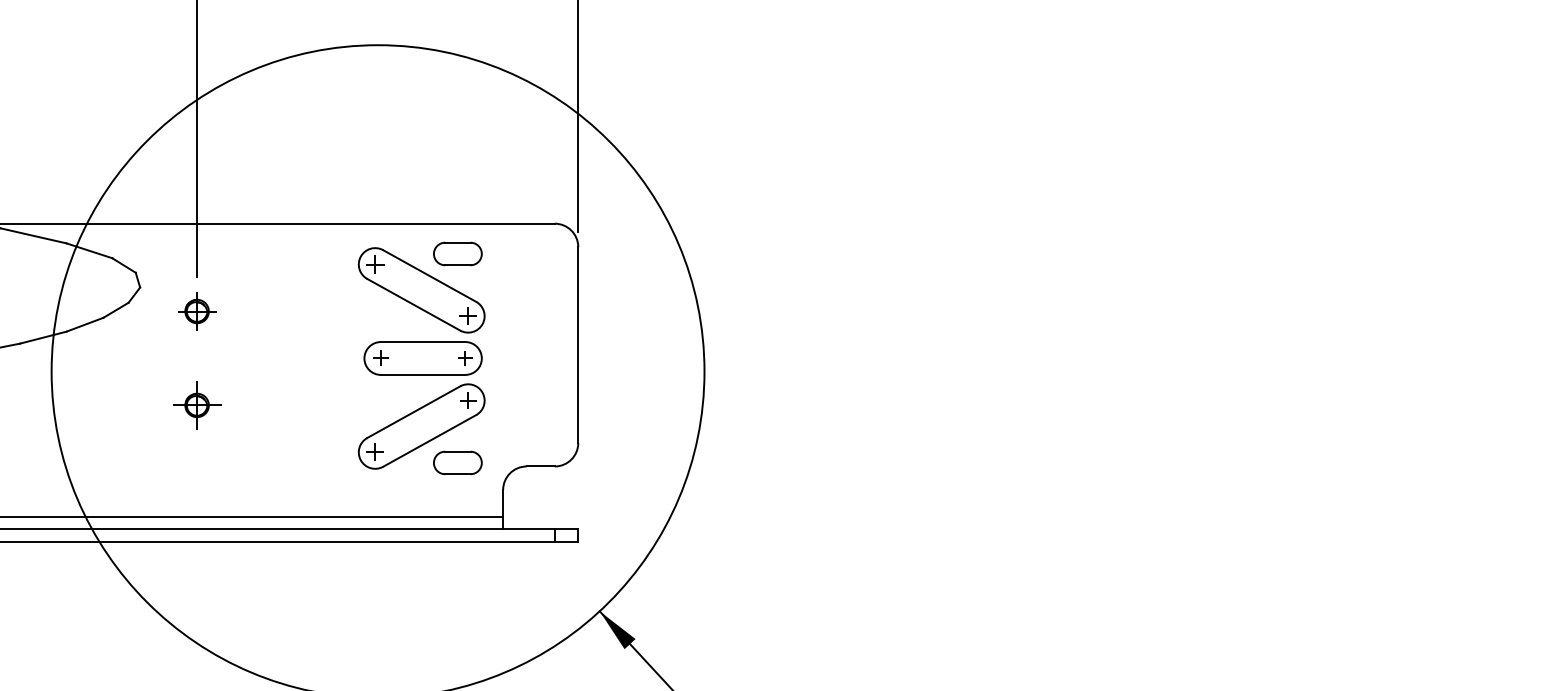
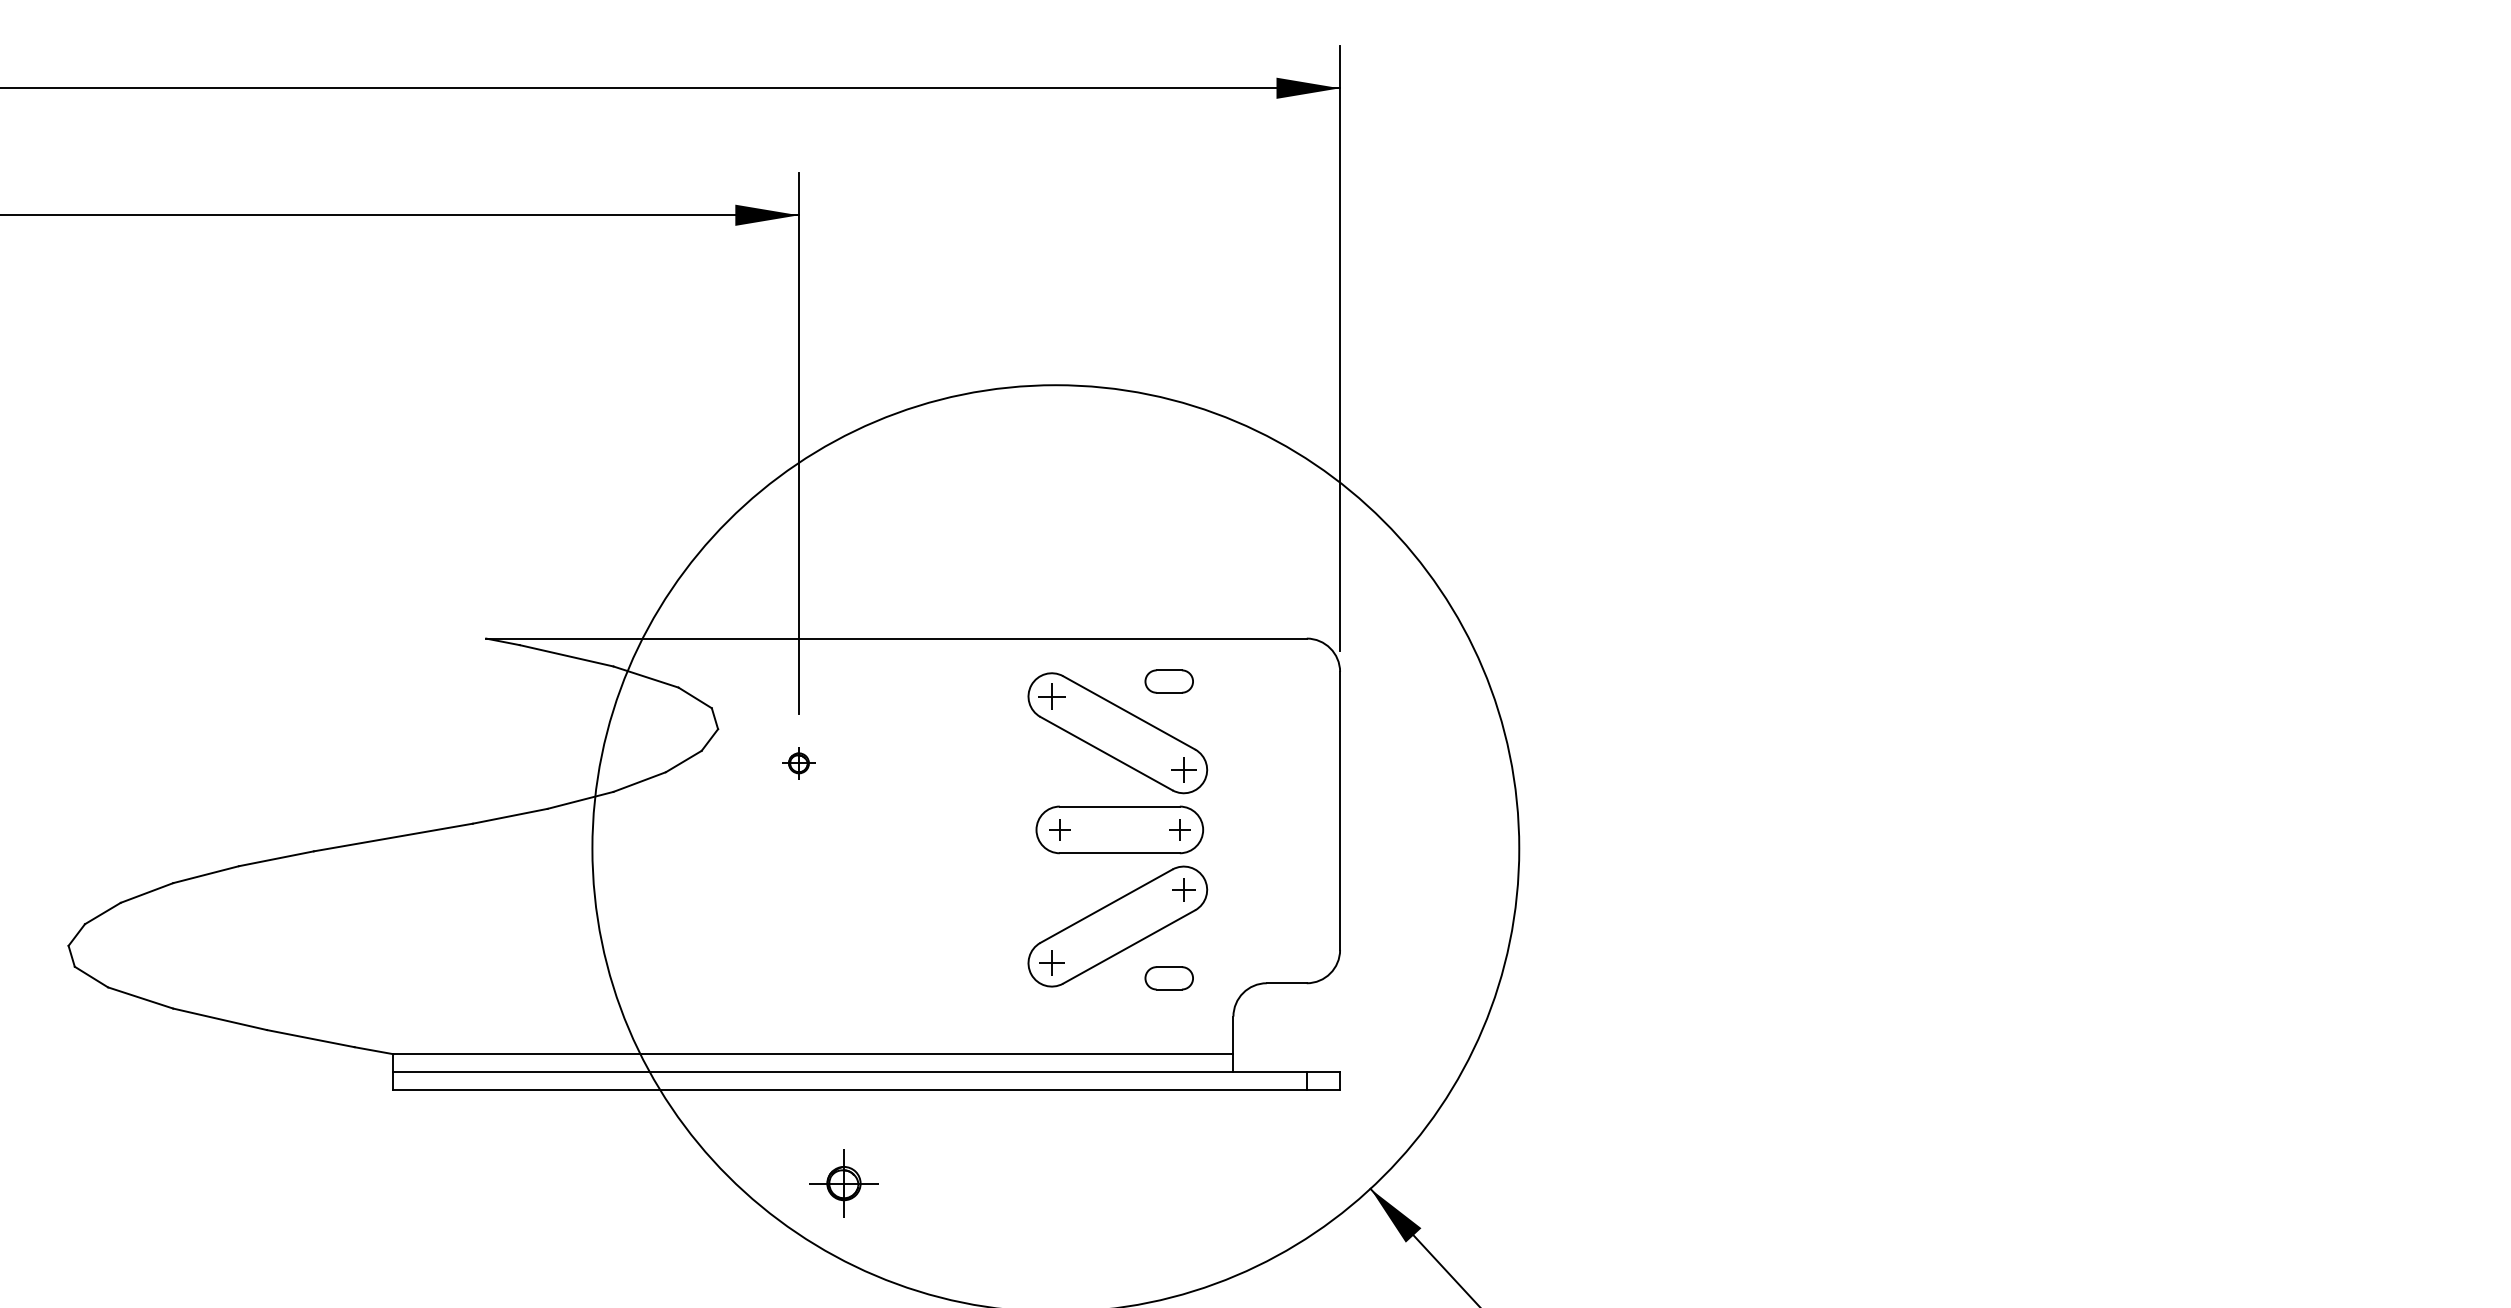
part: (458, 253) -> (1169, 681), size x0.7
part: (196, 311) -> (798, 763), size x0.6
part: (196, 405) -> (843, 1183), moved
part: (458, 463) -> (1169, 978), size x0.7

